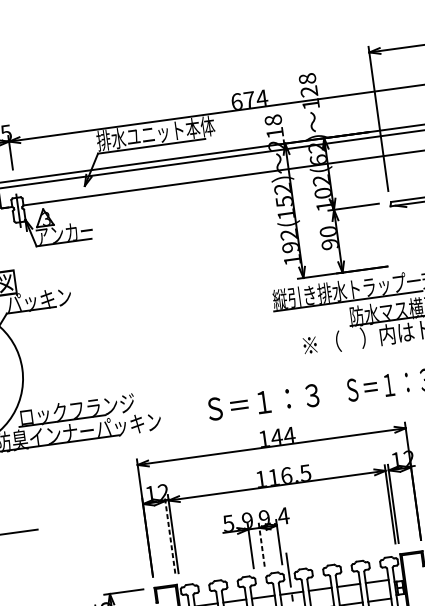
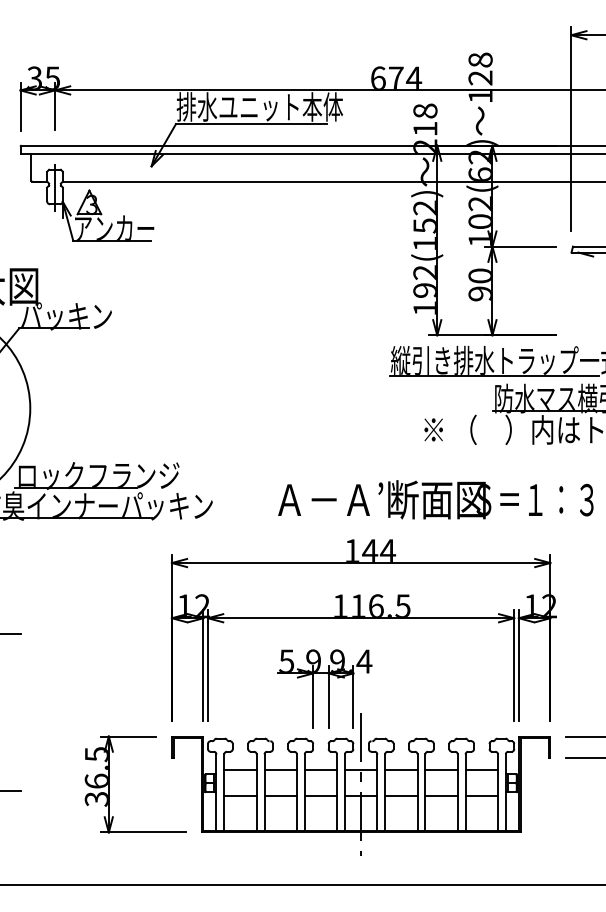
text: (279, 399) -> (381, 499), Ｓ＝１：３ -> Ａ－Ａ’断面図
line: (170, 534) -> (203, 665), dashed -> solid
line: (261, 544) -> (328, 696), dashed -> solid

